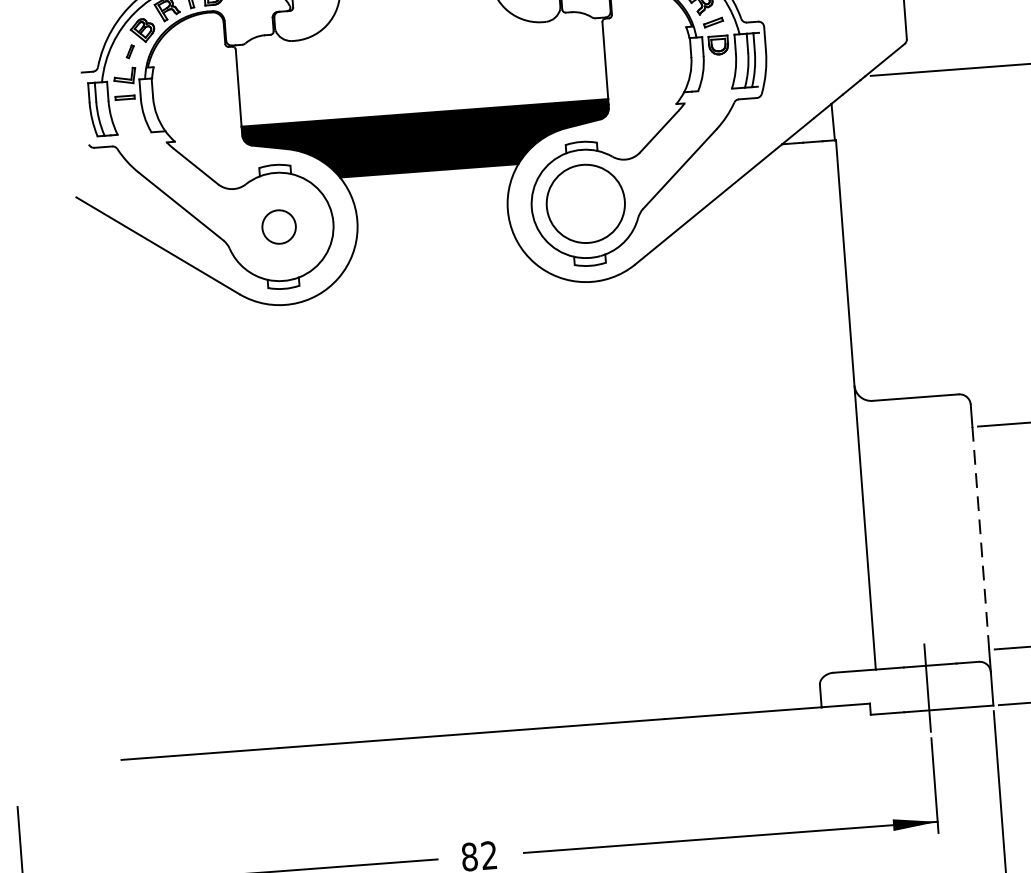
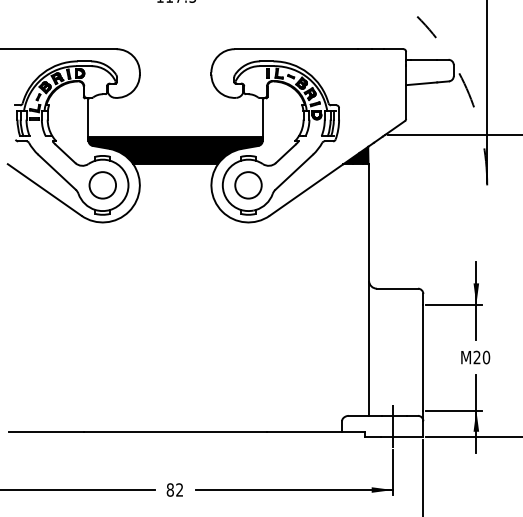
fill: (806, 124) -> (355, 155), added
circle: (585, 204) -> (248, 185), size x0.71
circle: (278, 227) -> (102, 185), size x1.67
line: (981, 538) -> (423, 357), dashed -> solid

